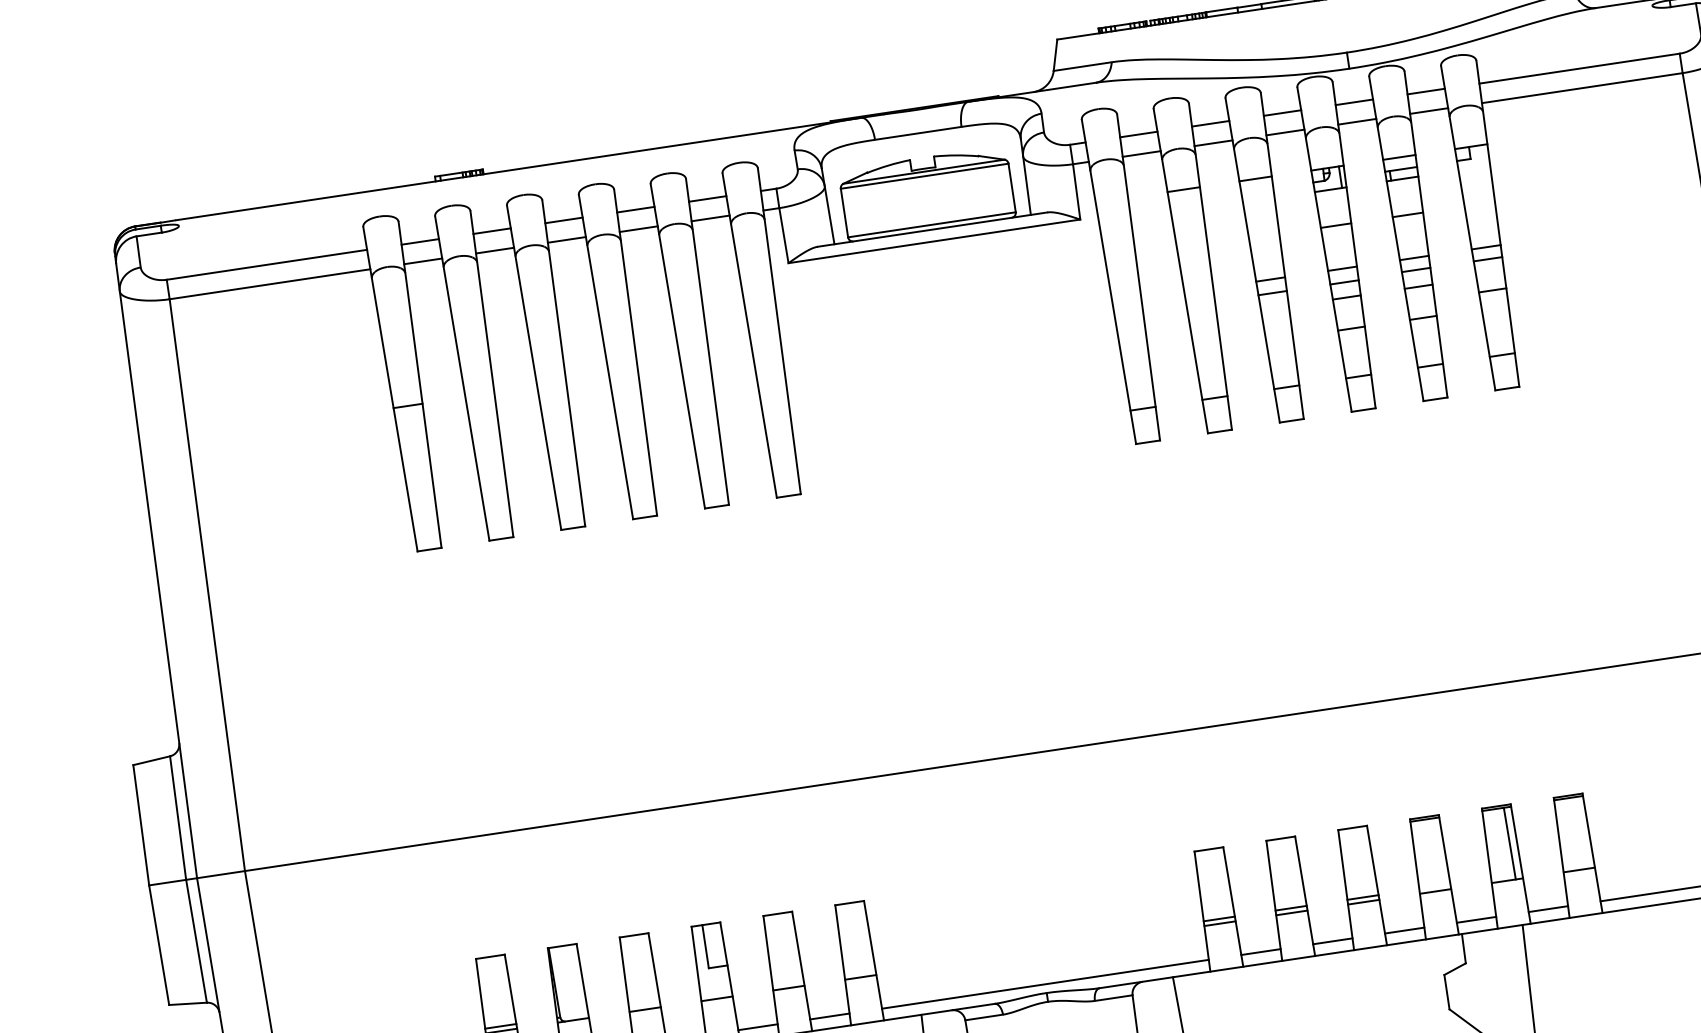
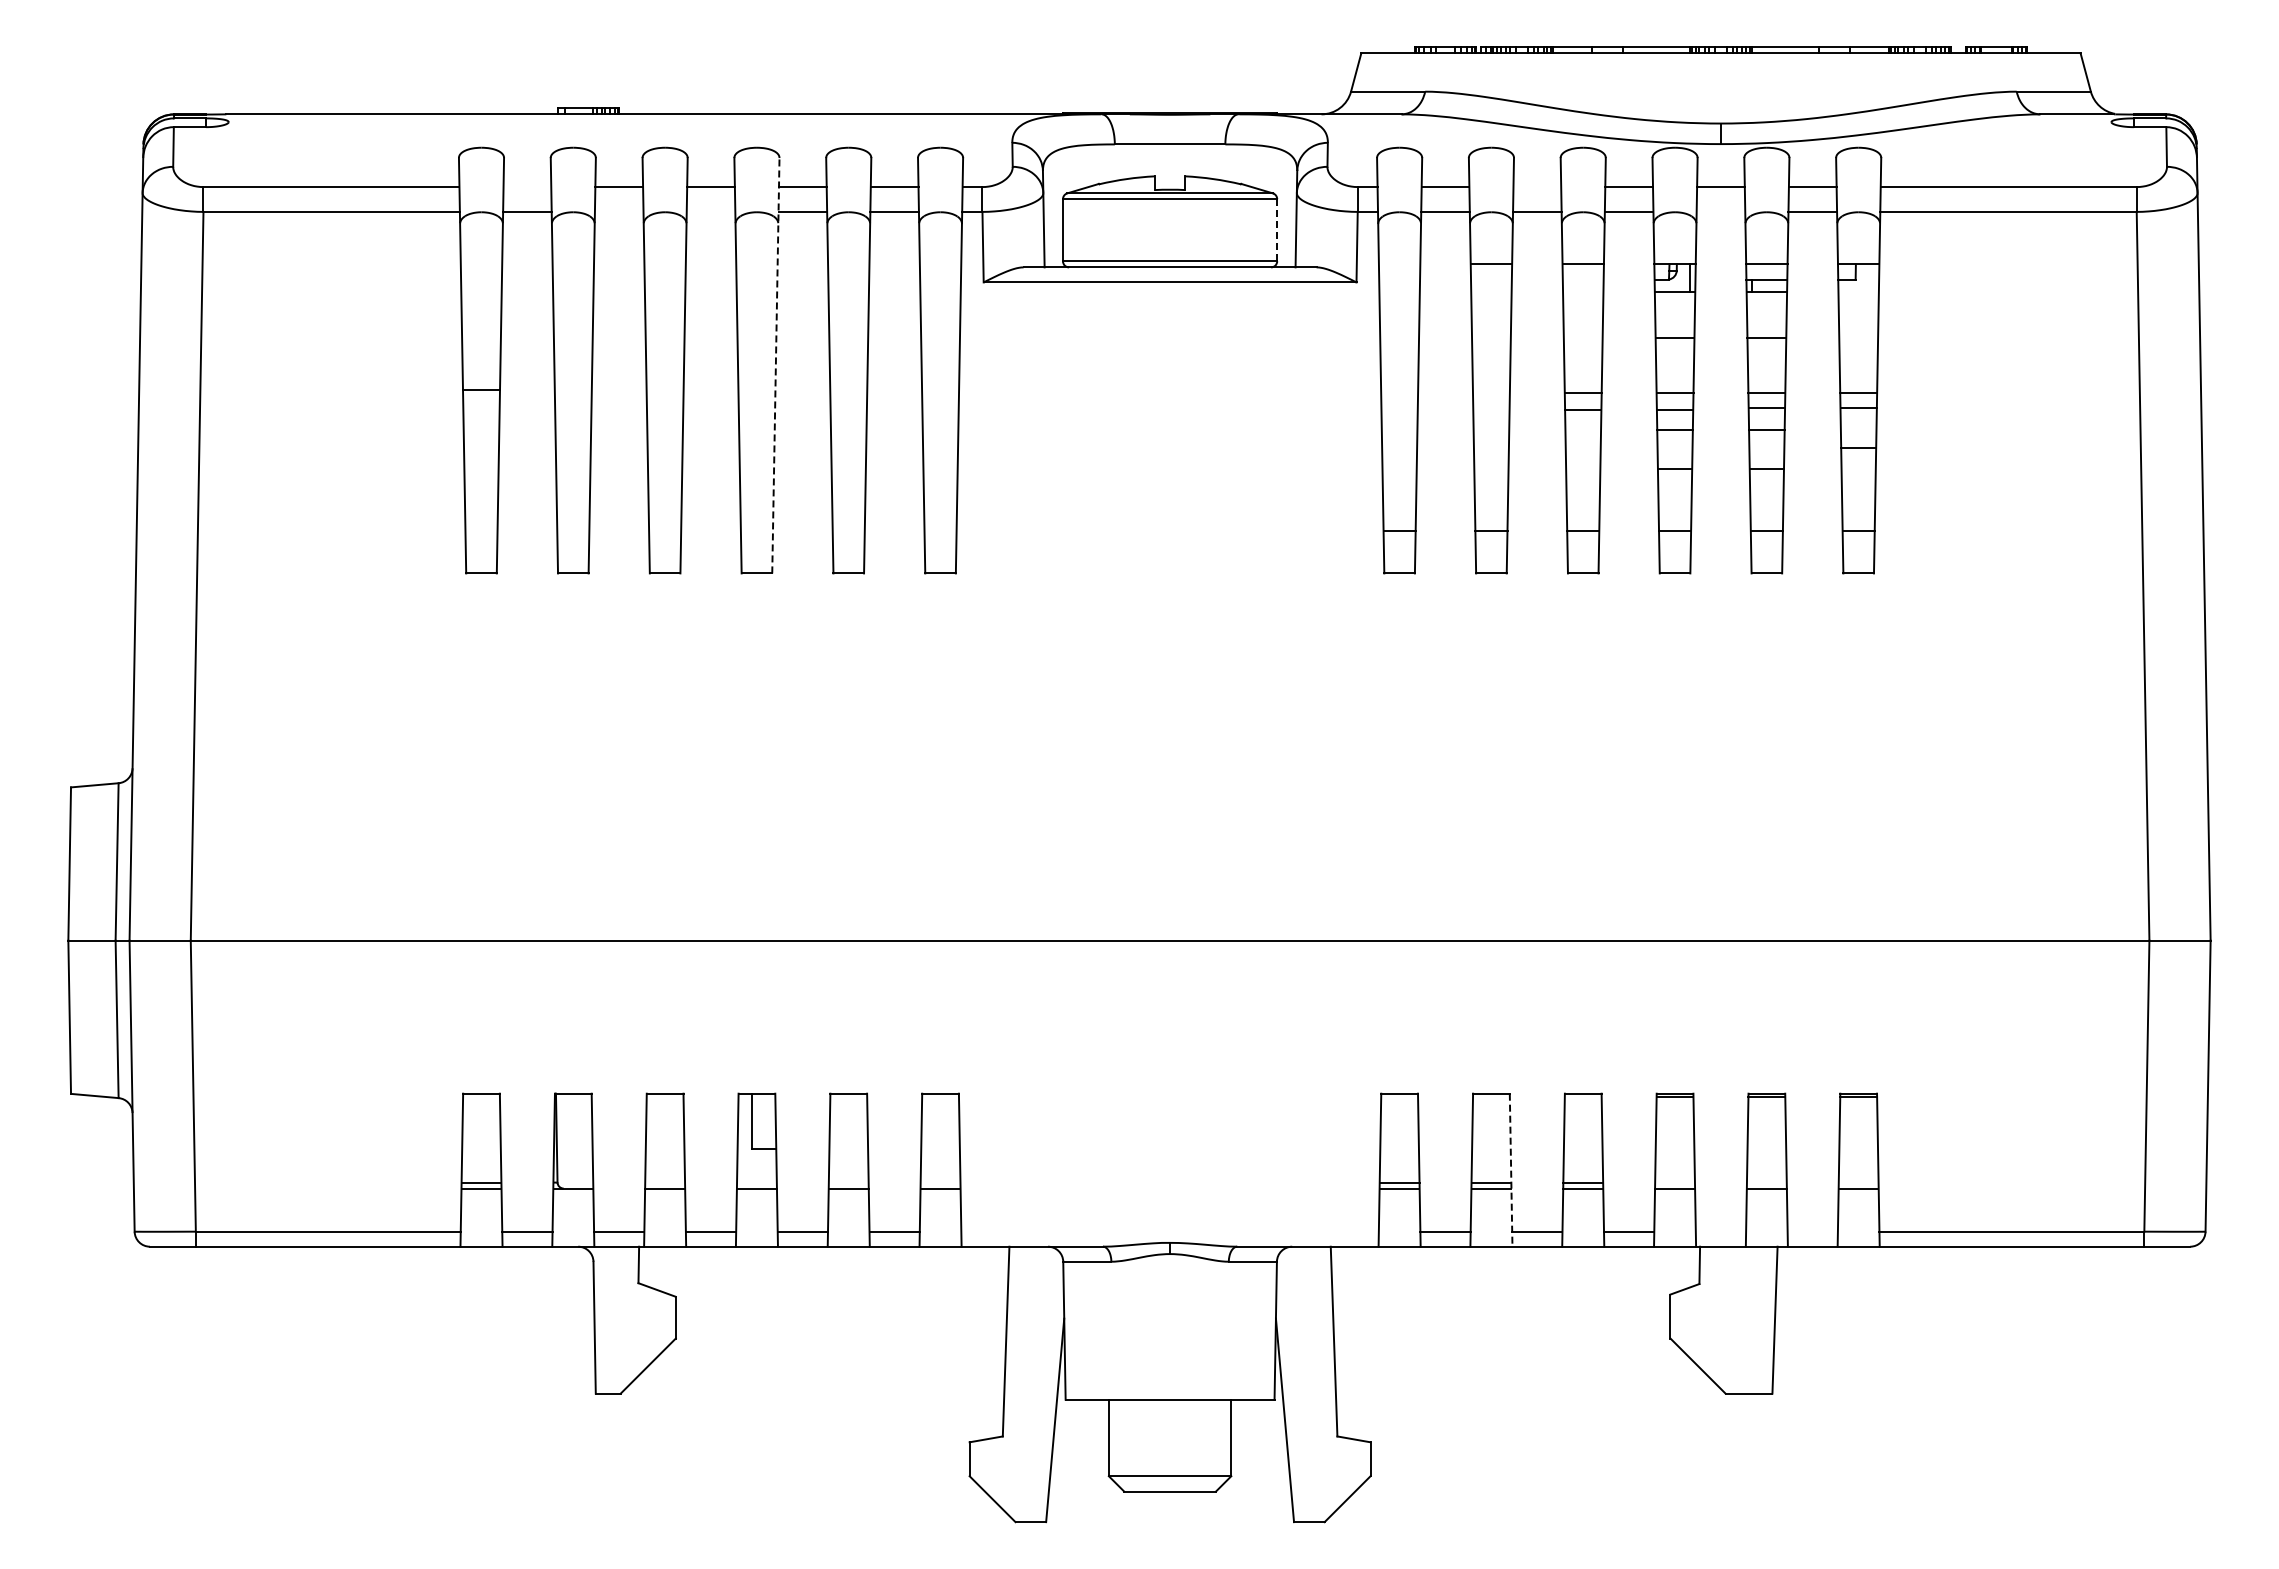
line: (1356, 121) -> (1720, 211), removed
line: (1210, 124) -> (1537, 187), removed
line: (1012, 187) -> (1277, 229), solid -> dashed
line: (566, 239) -> (710, 211), removed
line: (420, 242) -> (527, 187), removed
line: (494, 250) -> (618, 211), removed
line: (635, 352) -> (775, 365), solid -> dashed
line: (1509, 843) -> (1776, 1142), removed
line: (1305, 896) -> (1511, 1170), solid -> dashed
line: (1548, 908) -> (1812, 1231), removed
line: (1476, 919) -> (1720, 1231), removed
line: (1044, 984) -> (1169, 1231), removed

